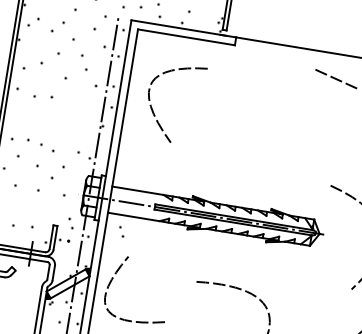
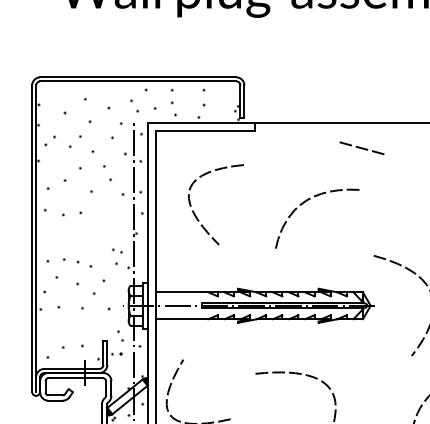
curve: (152, 108) -> (195, 213), moved
curve: (274, 122) -> (307, 201), added
part: (81, 139) -> (117, 250), added
part: (121, 231) -> (172, 335), removed

